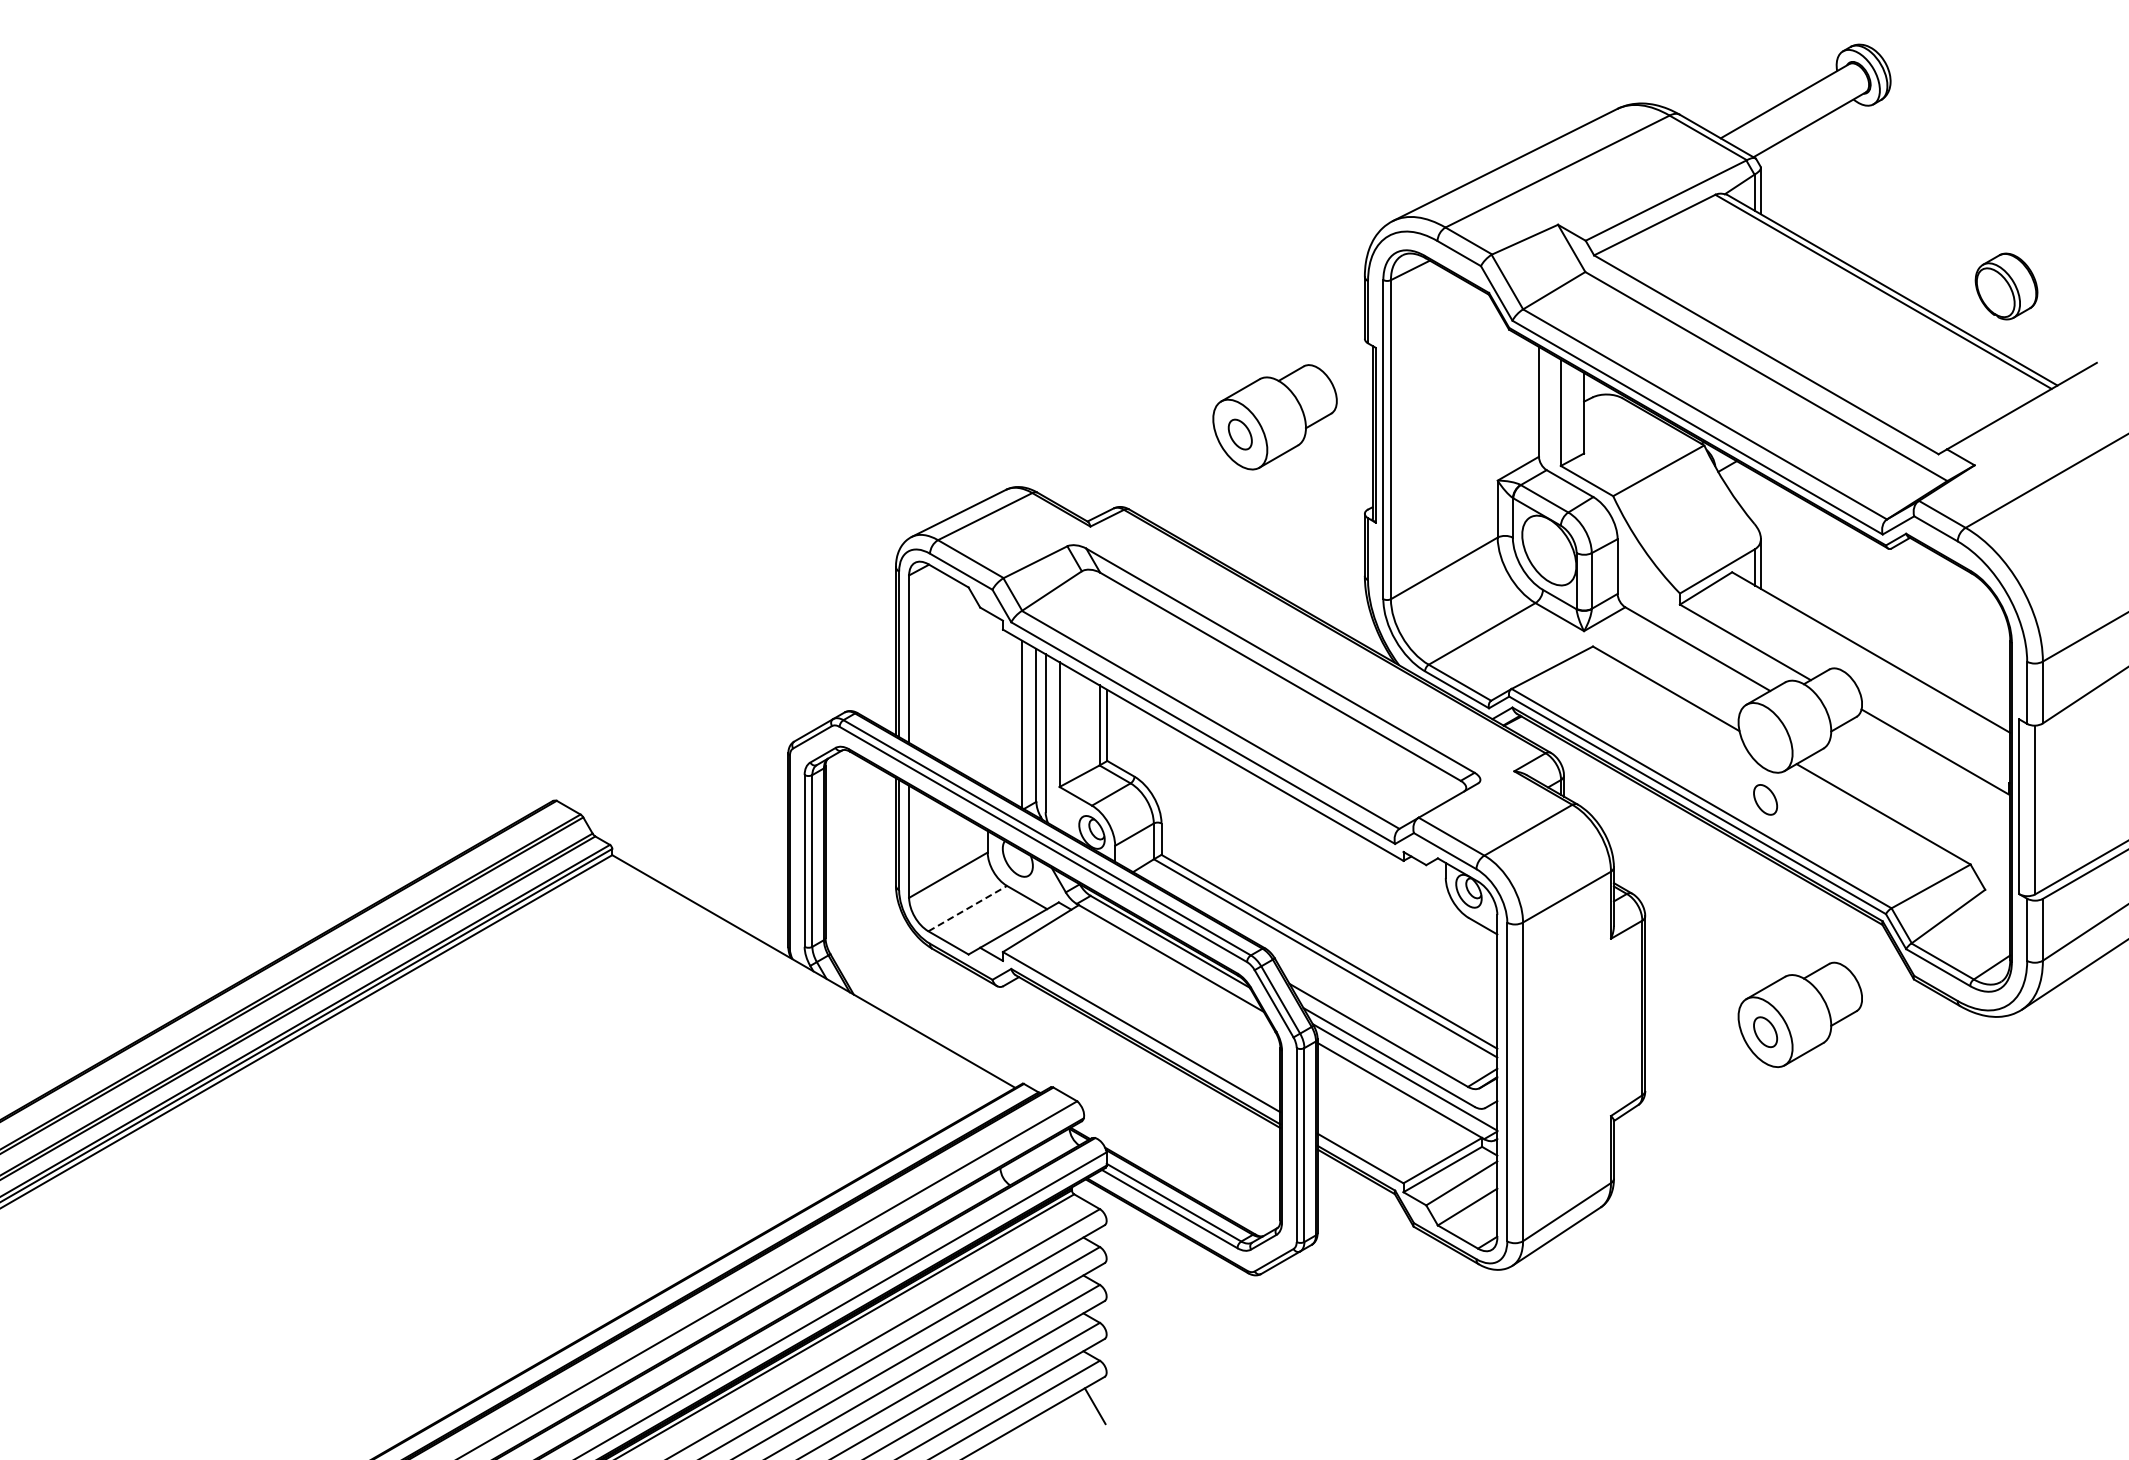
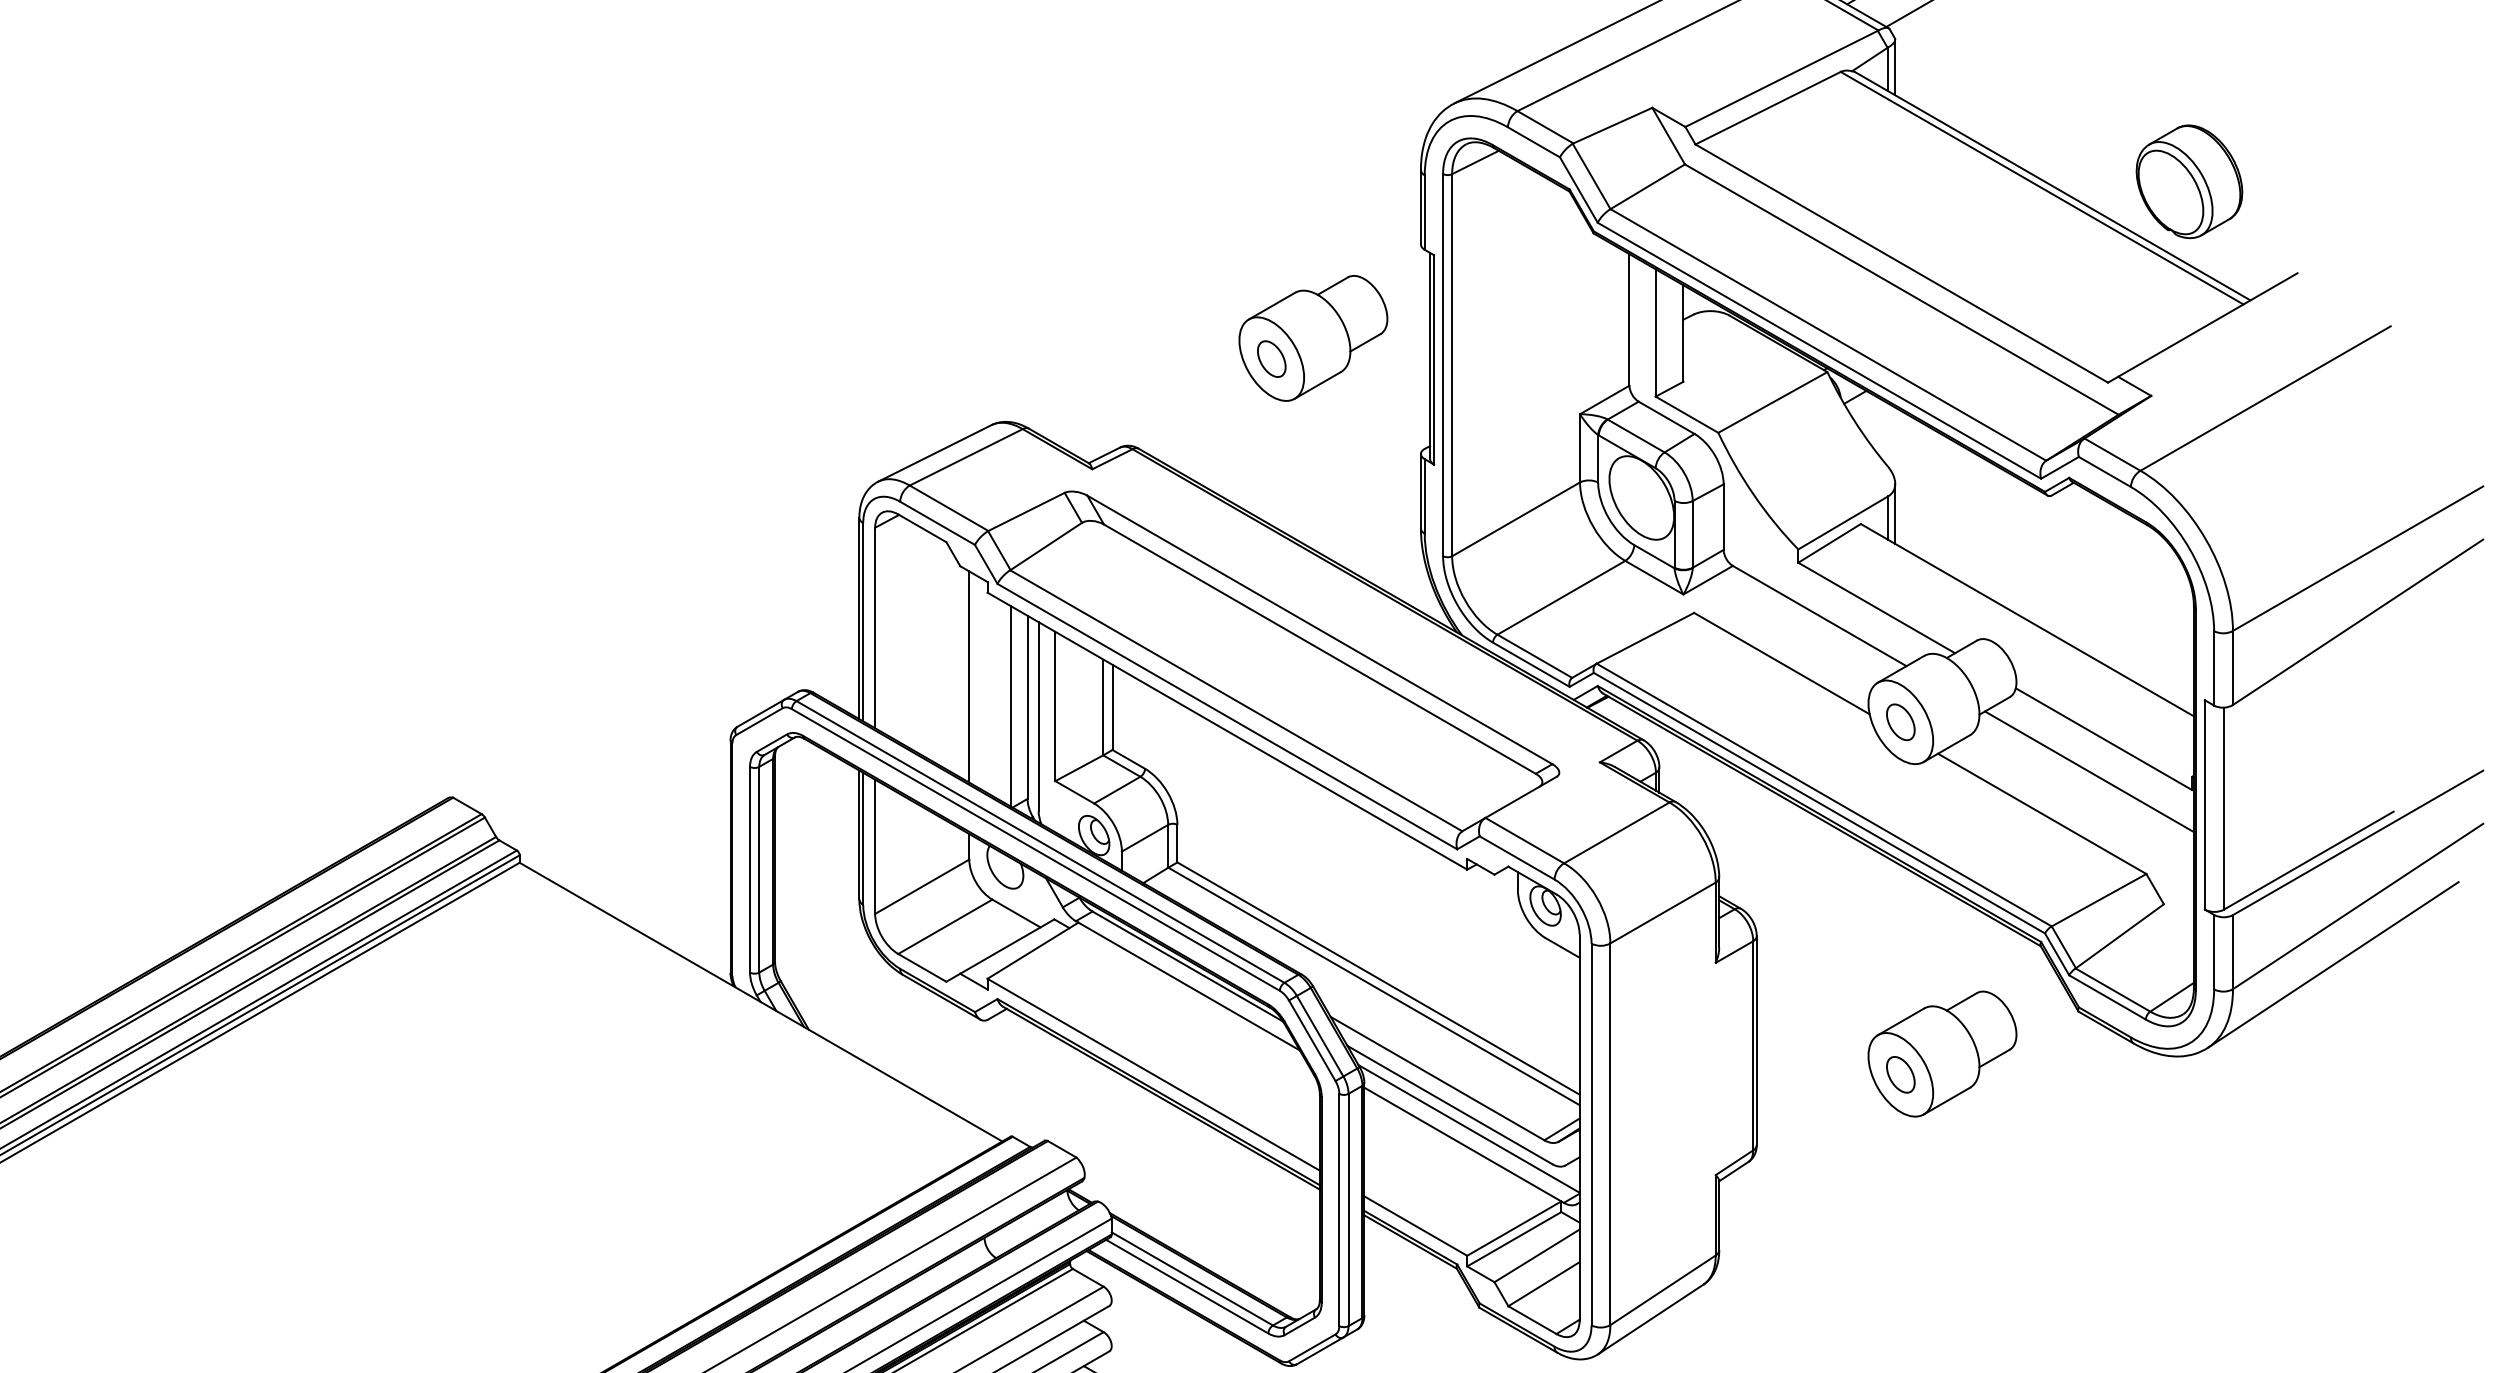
part: (2006, 286) -> (2189, 181), size x1.43
line: (987, 699) -> (969, 676), added
line: (1922, 778) -> (2088, 770), added
part: (1765, 799) -> (1900, 721), moved
line: (968, 908) -> (946, 926), dashed -> solid

